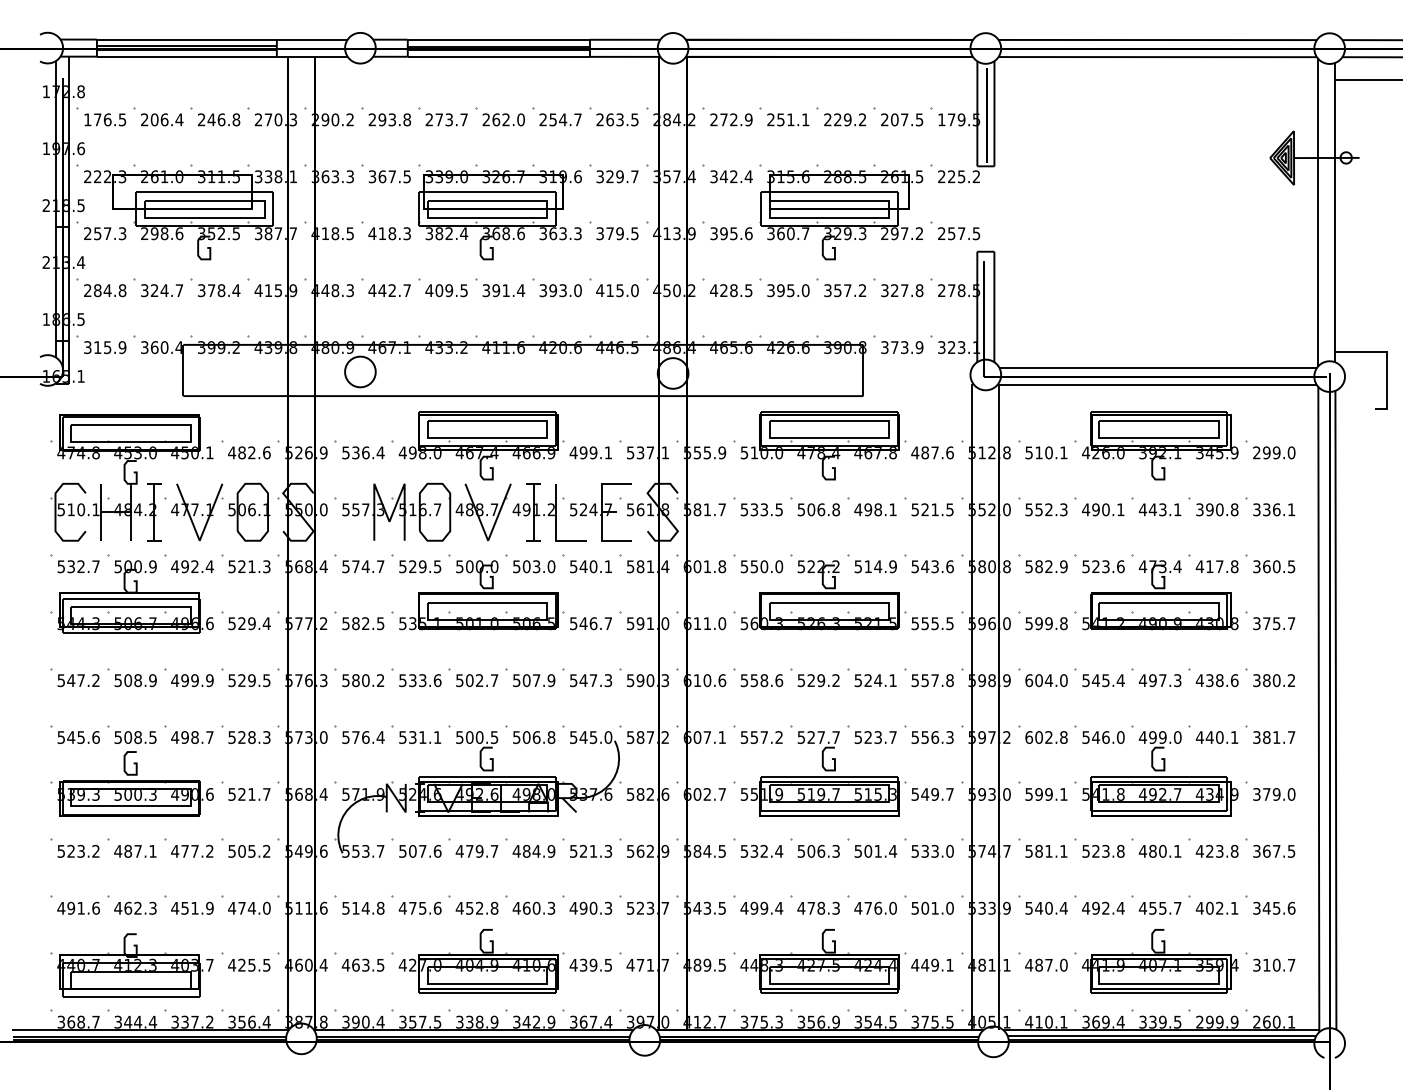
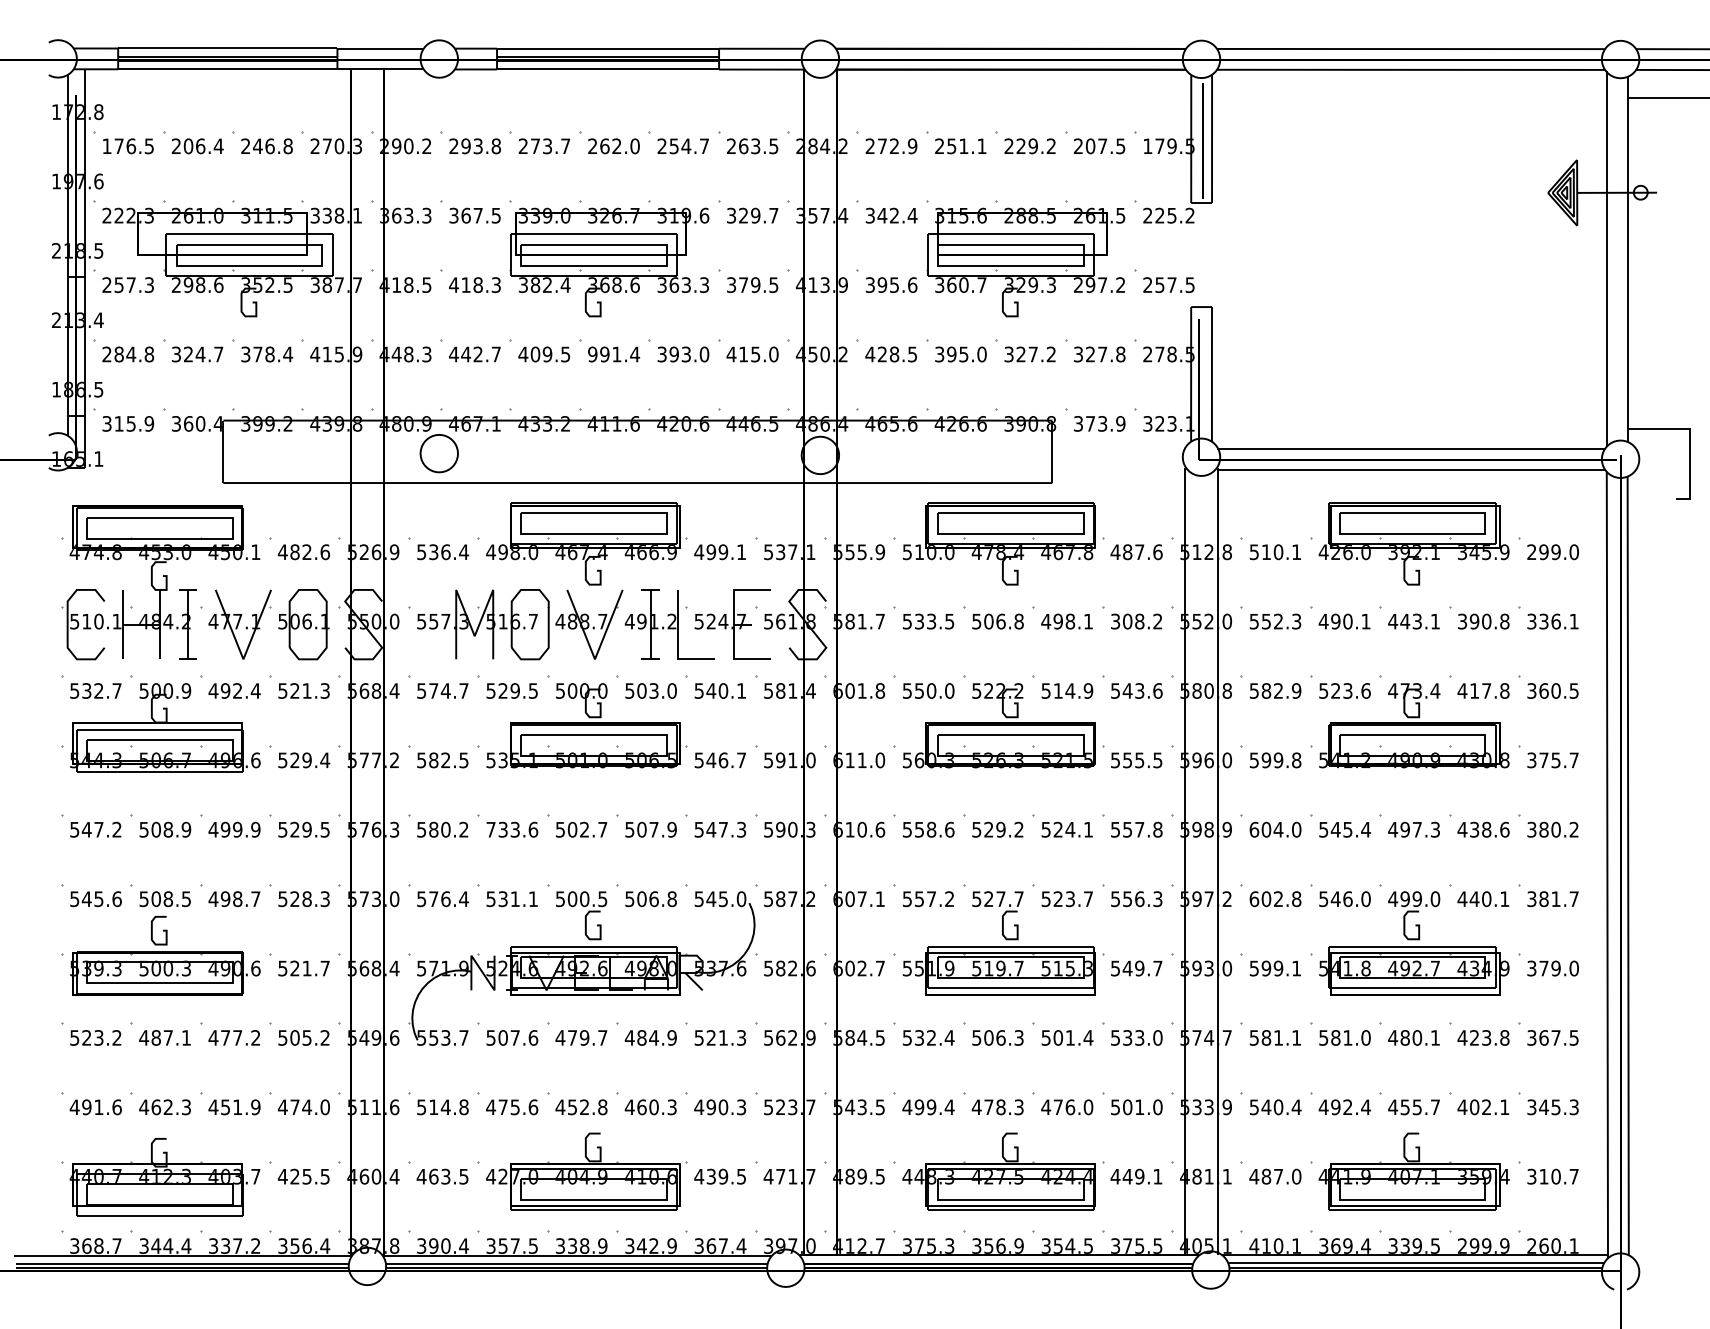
text: (486, 290) -> (592, 354), 391.4 -> 991.4
text: (837, 290) -> (1020, 354), 357.2 -> 327.2
text: (932, 509) -> (1136, 621), 521.5 -> 308.2
text: (402, 680) -> (490, 829), 533.6 -> 733.6
text: (1108, 850) -> (1351, 1036), 523.8 -> 581.0
text: (1291, 907) -> (1574, 1106), 345.6 -> 345.3

